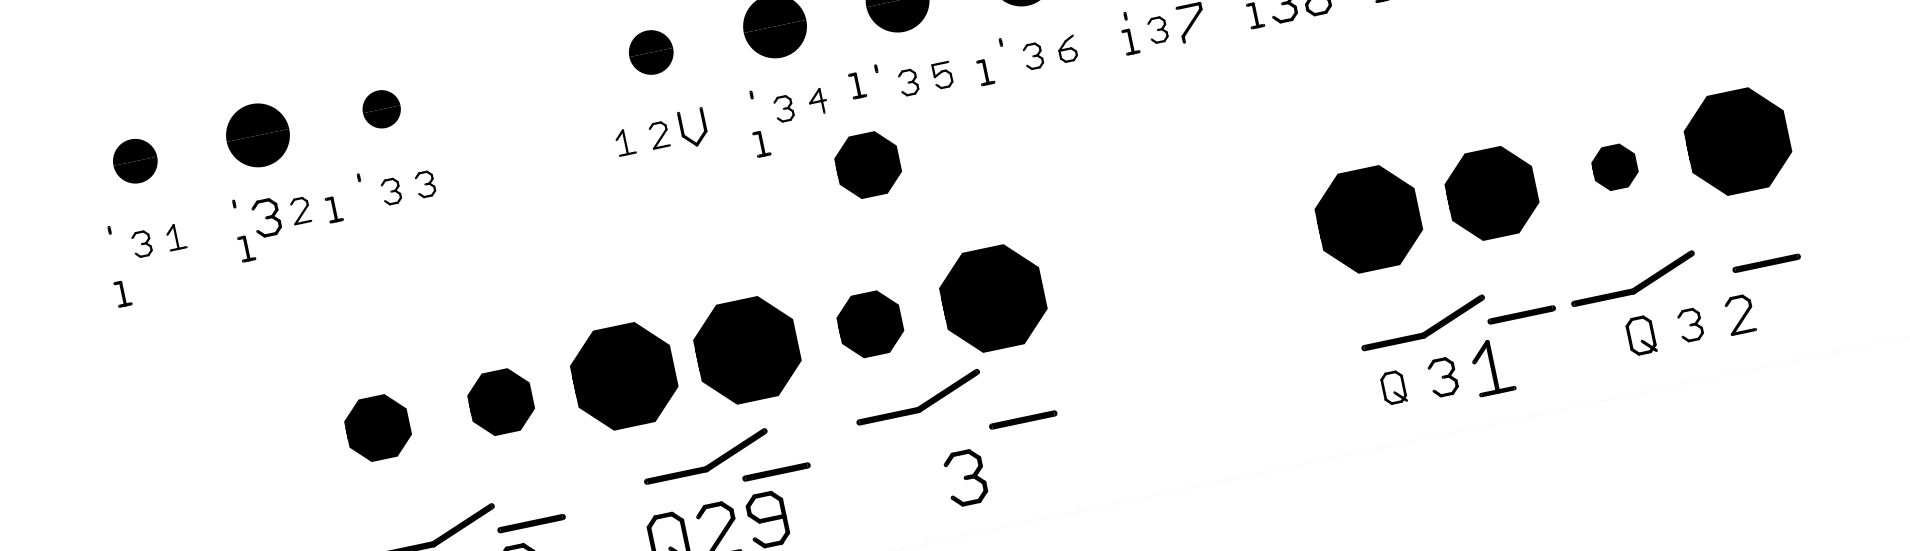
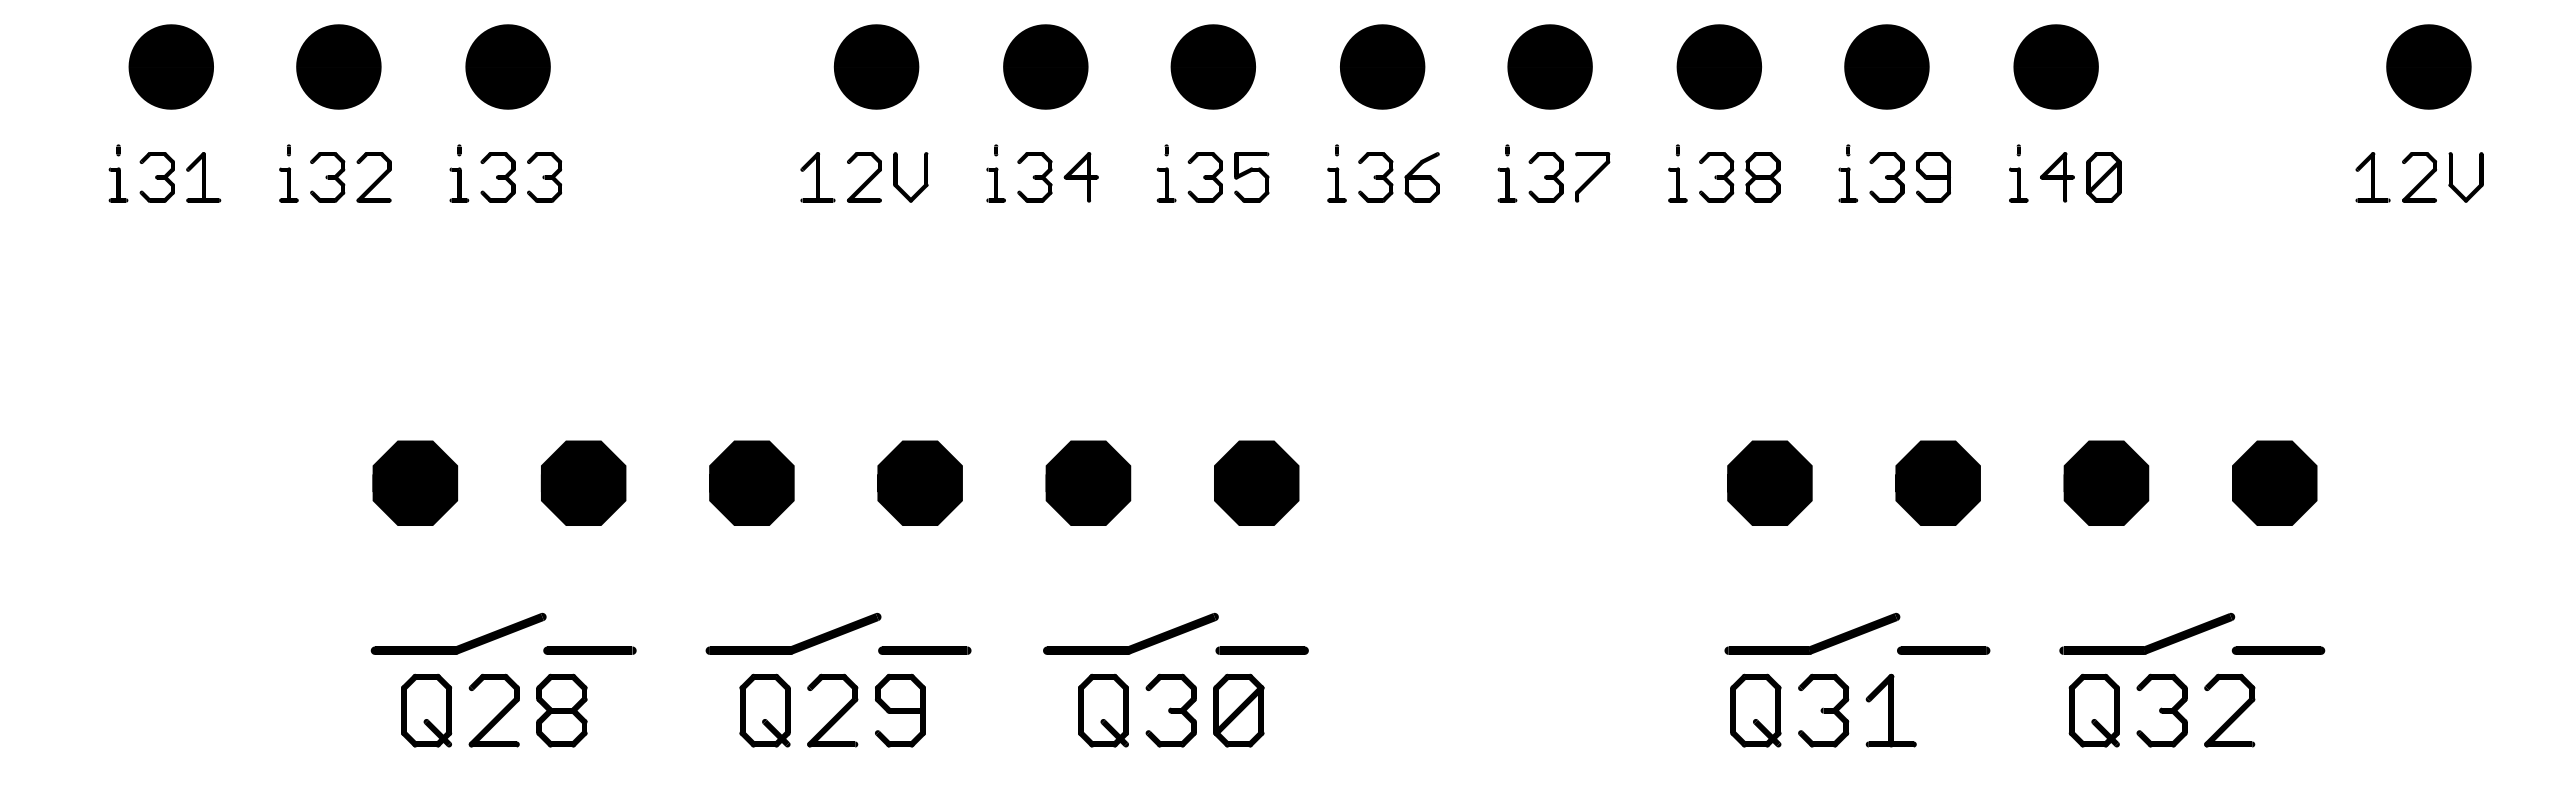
part: (1157, 30) -> (1545, 177), size x1.43
part: (1066, 49) -> (1421, 177), size x1.43
part: (651, 52) -> (876, 66), size x1.43
part: (1033, 56) -> (1375, 177), size x1.43
part: (985, 71) -> (1336, 184), moved
part: (942, 75) -> (1251, 177), size x1.43
part: (908, 82) -> (1204, 177), size x1.43
part: (857, 85) -> (1166, 184), moved
part: (817, 101) -> (1080, 177), size x1.43
part: (783, 108) -> (1034, 177), size x1.43
part: (381, 109) -> (507, 66), size x1.67
part: (659, 135) -> (864, 177), size x1.43
part: (1737, 140) -> (2274, 482), size x0.62
part: (625, 142) -> (817, 177), size x1.43
part: (761, 143) -> (995, 184), moved
part: (134, 160) -> (170, 66), size x1.43
part: (868, 164) -> (1129, 273), removed
part: (1614, 166) -> (2106, 482), size x1.43
part: (425, 184) -> (544, 177), size x1.43
part: (391, 191) -> (497, 177), size x1.43
part: (1491, 192) -> (1937, 482), size x0.71
part: (334, 209) -> (459, 184), moved
part: (300, 210) -> (373, 177), size x1.43
part: (1368, 218) -> (1769, 482), size x0.62
part: (175, 237) -> (203, 177), size x1.43
part: (141, 244) -> (156, 177), size x1.43
part: (246, 248) -> (288, 184), moved
part: (1636, 285) -> (2150, 643), moved
part: (122, 293) -> (118, 184), moved
part: (993, 297) -> (1256, 482), size x0.62
part: (1740, 314) -> (2229, 710), size x1.43
part: (1690, 325) -> (2161, 710), size x1.67
part: (1640, 335) -> (2093, 710), size x1.43
part: (746, 349) -> (919, 482), size x0.62
part: (623, 375) -> (751, 482), size x0.62
part: (1443, 377) -> (1823, 710), size x1.43
part: (1393, 387) -> (1755, 710), size x1.67
part: (922, 403) -> (1134, 643), moved
part: (710, 462) -> (797, 643), moved
part: (1015, 467) -> (1238, 710), added
part: (916, 488) -> (1103, 710), added

